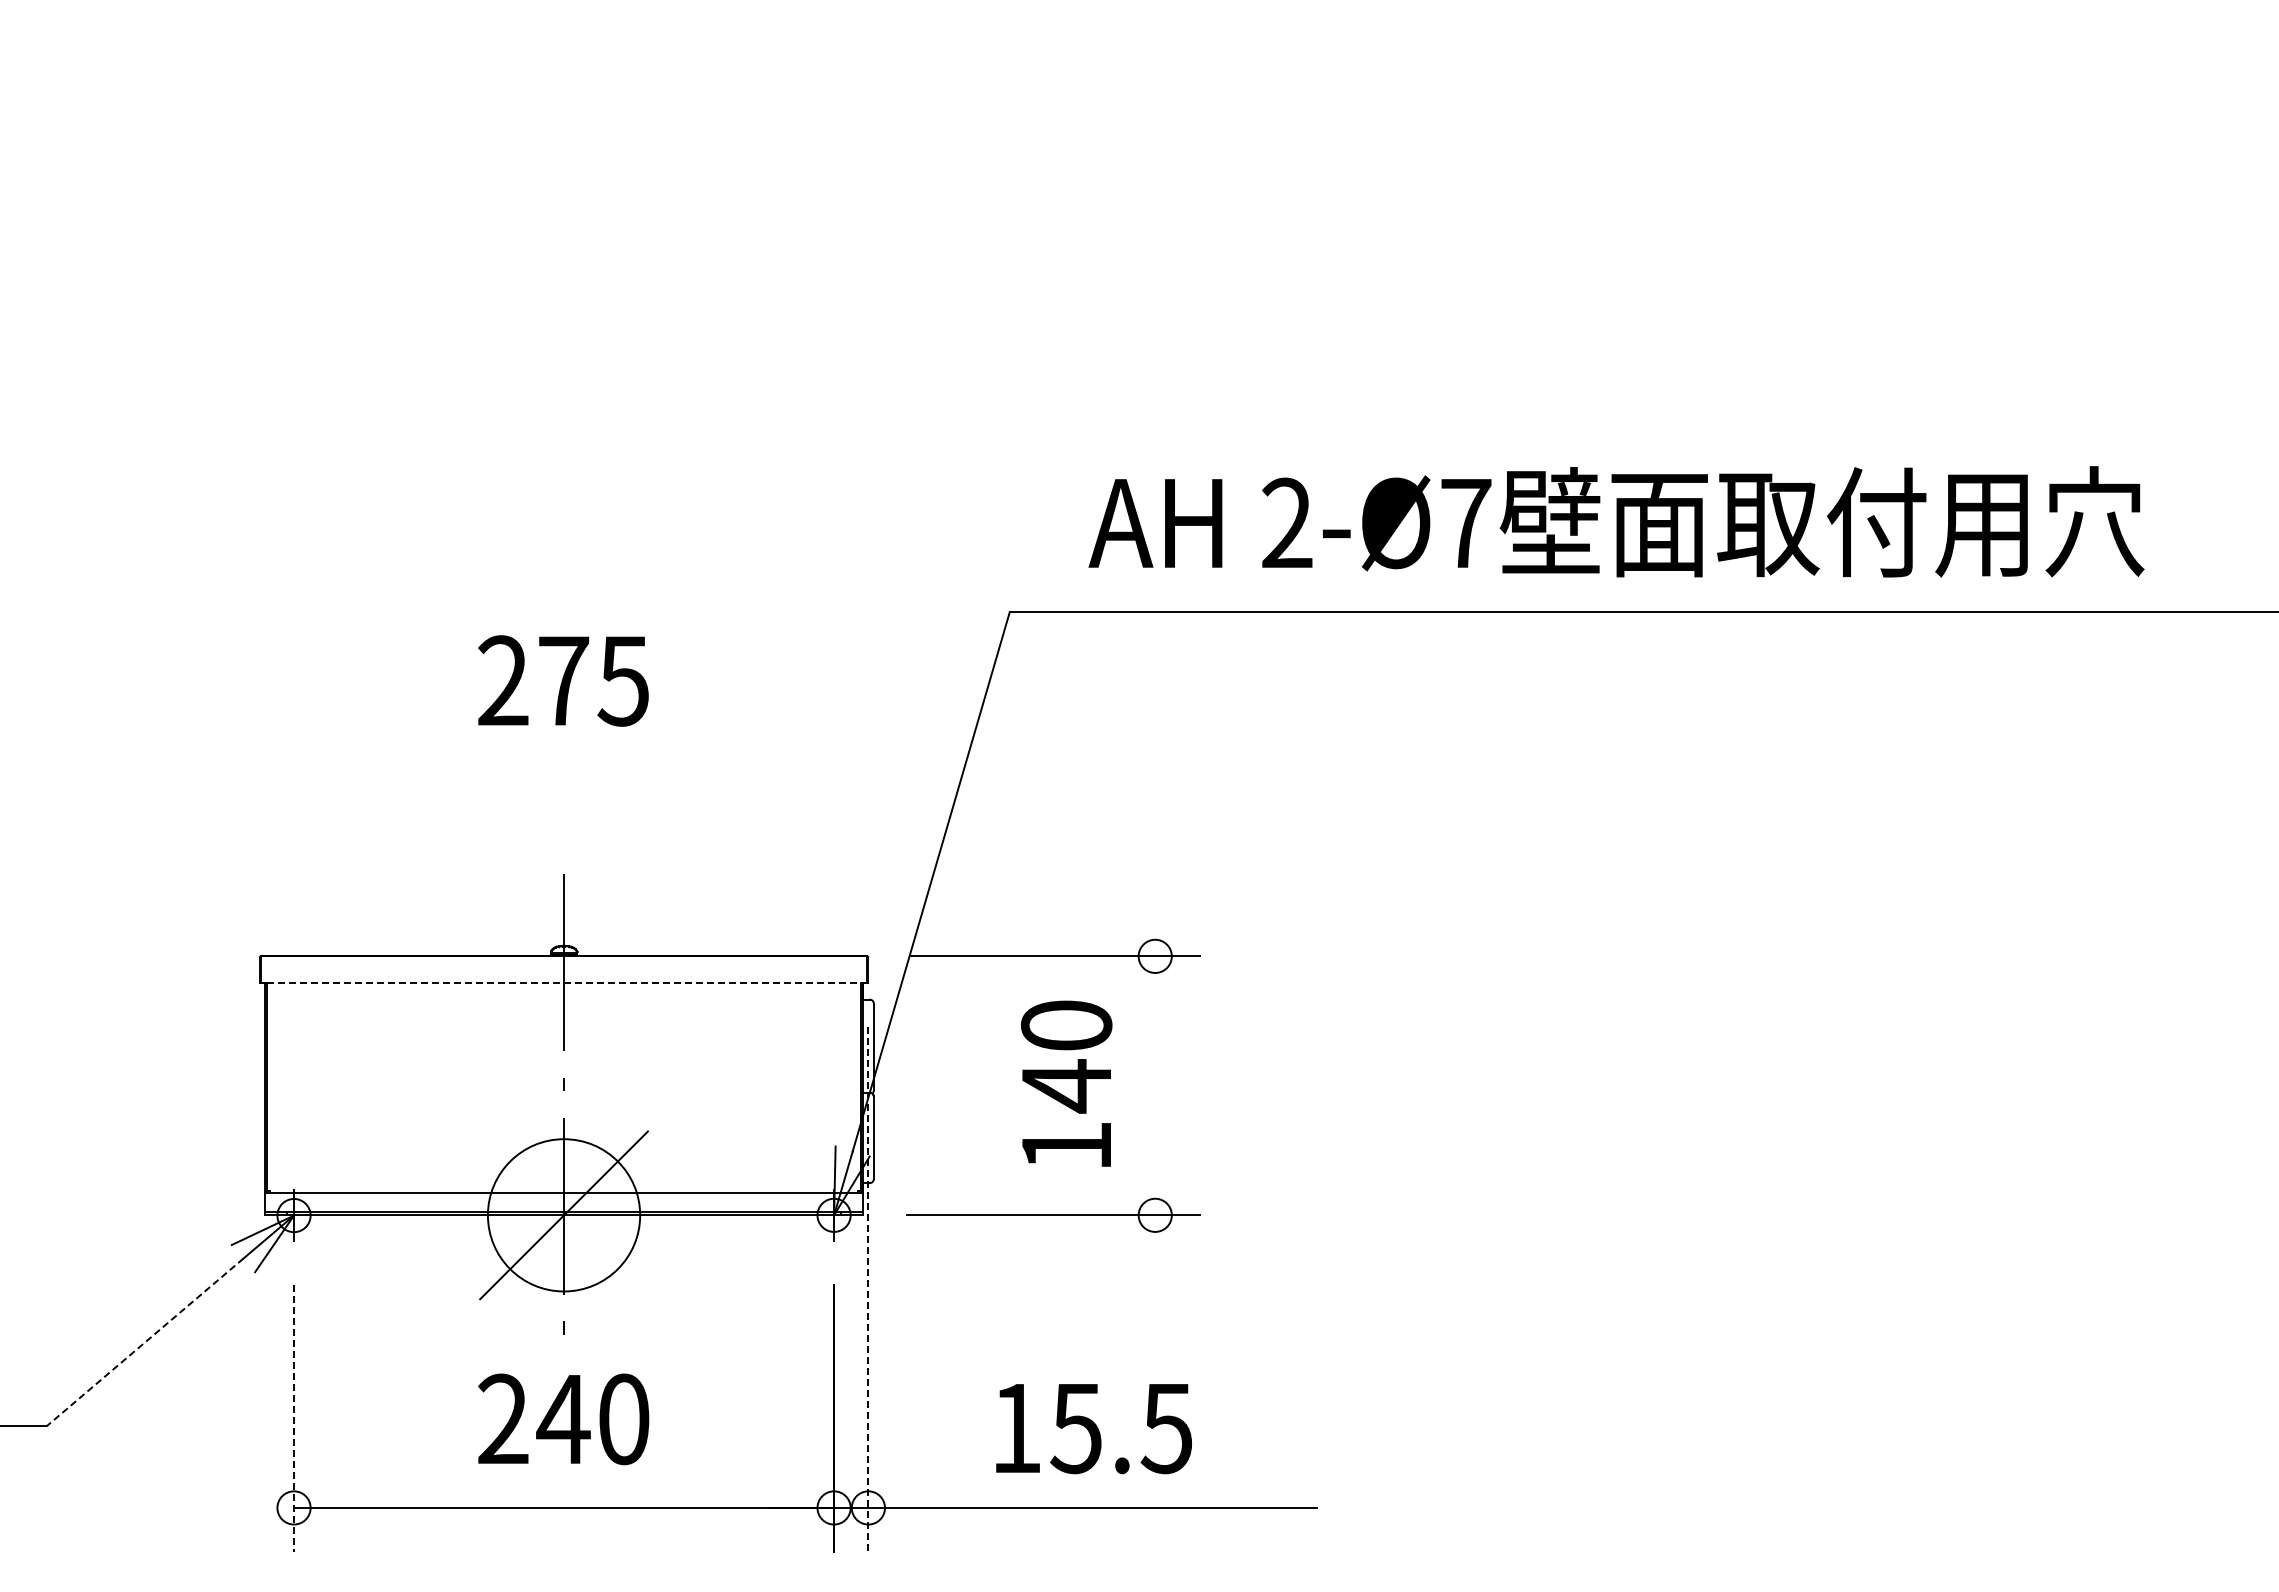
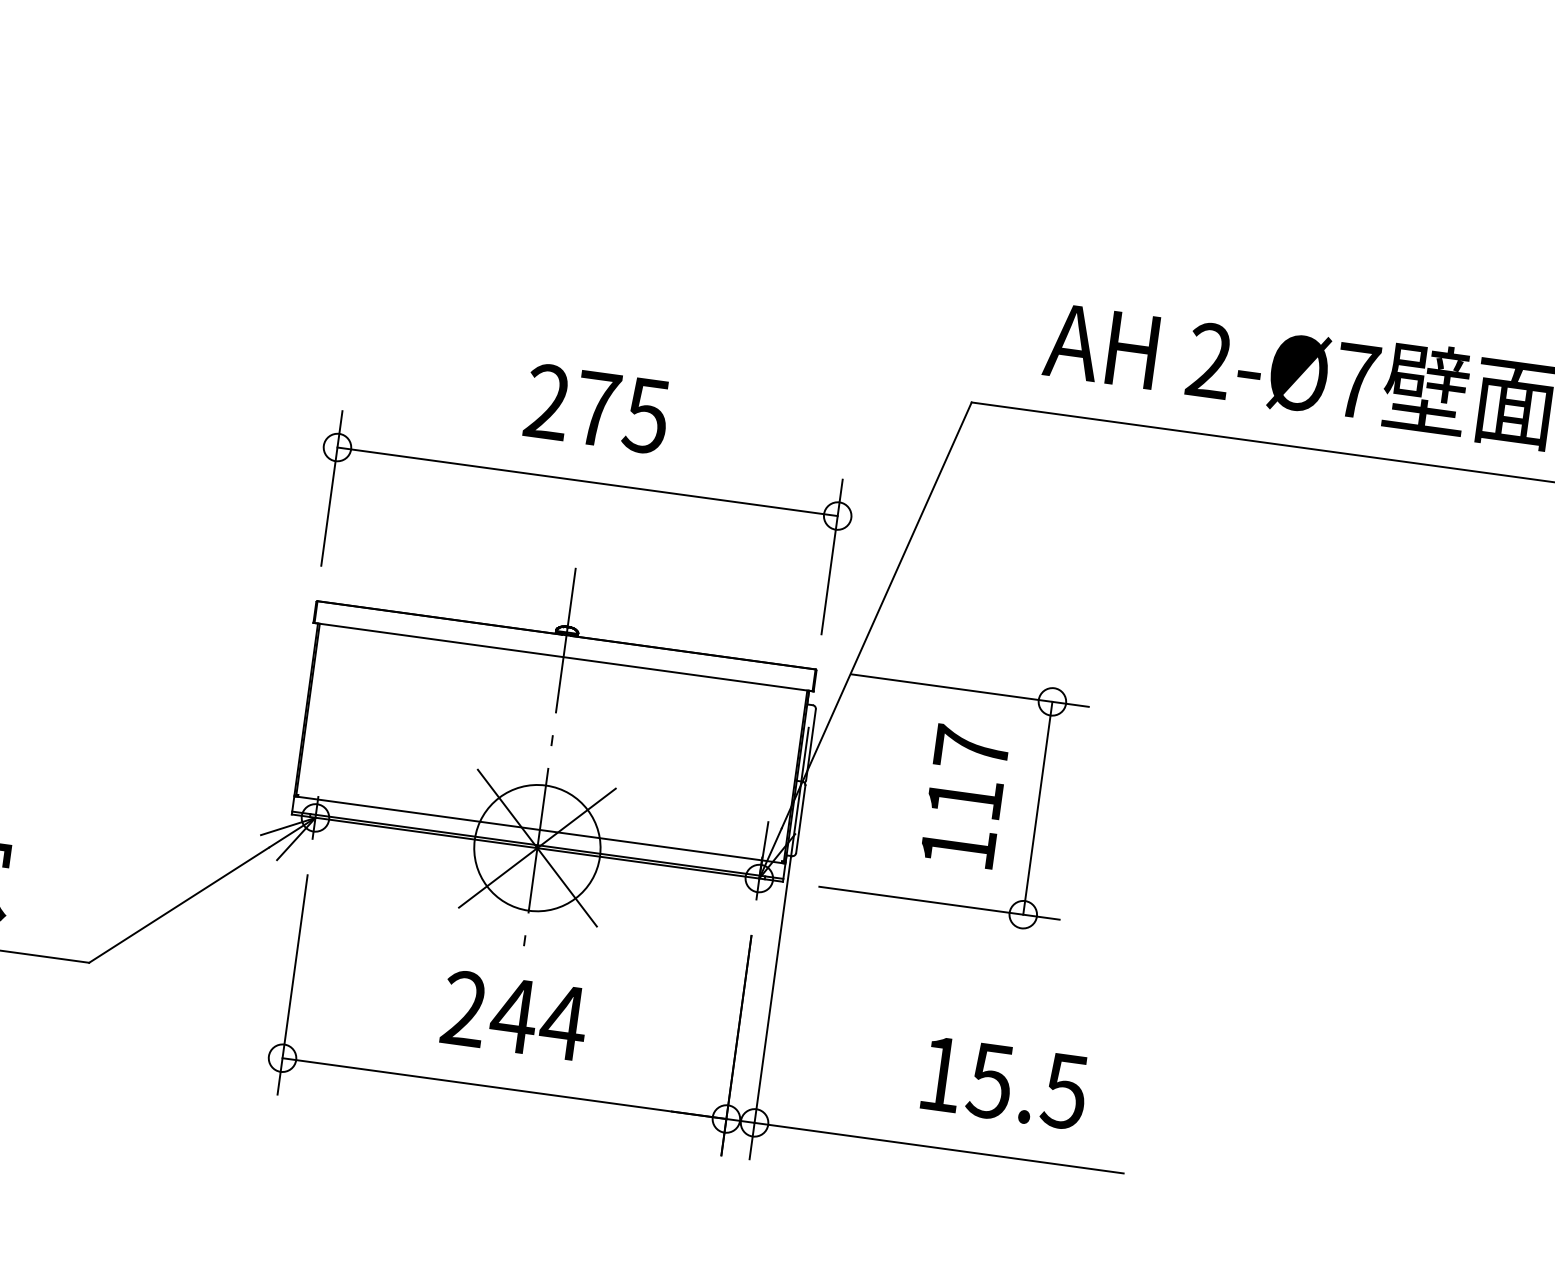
part: (563, 770) -> (587, 482), added
line: (563, 982) -> (563, 656), dashed -> solid
text: (1066, 1056) -> (968, 774), 140 -> 117
line: (1155, 1085) -> (1038, 808), added
line: (563, 1215) -> (536, 848), added
line: (868, 1289) -> (779, 943), dashed -> solid
line: (145, 1342) -> (179, 905), dashed -> solid
line: (294, 1419) -> (292, 985), dashed -> solid
text: (623, 1419) -> (563, 1022), 240 -> 244
text: (1093, 1429) -> (1004, 1083), moved

